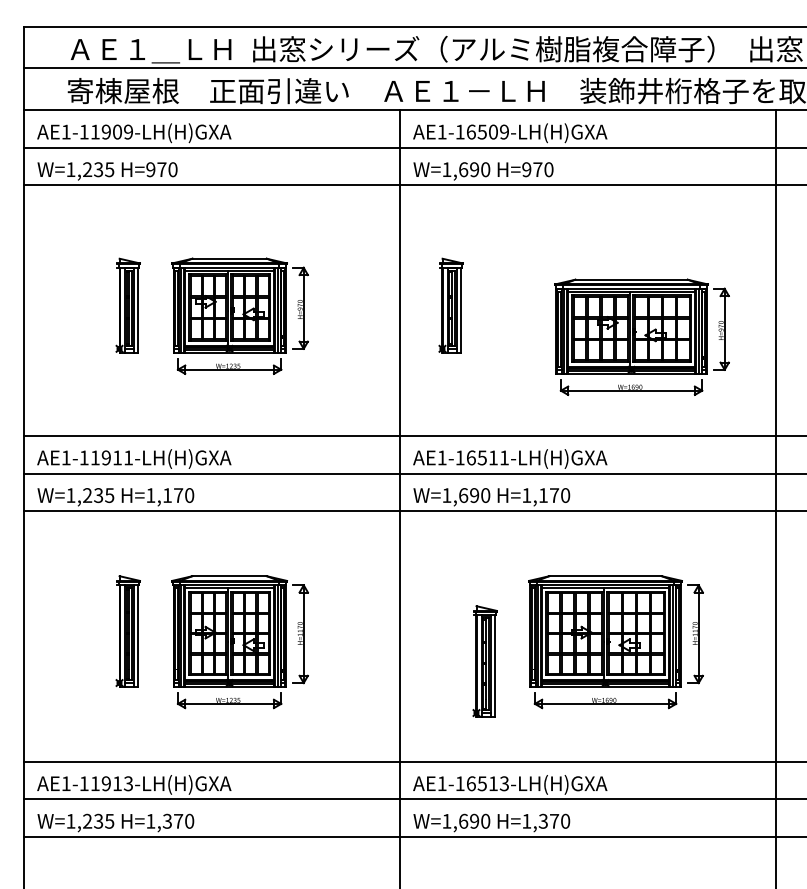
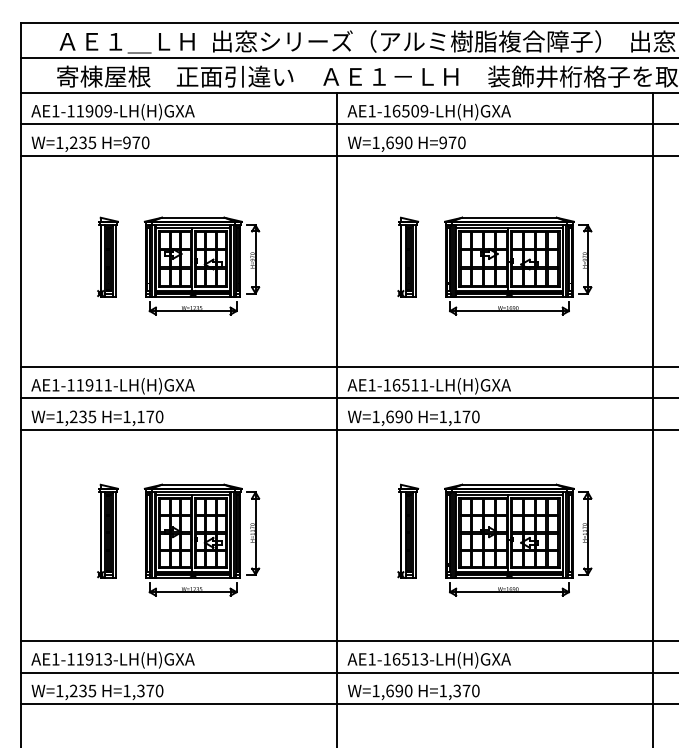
part: (450, 305) -> (407, 257), moved
part: (641, 336) -> (517, 265), moved
part: (484, 661) -> (407, 531), moved

